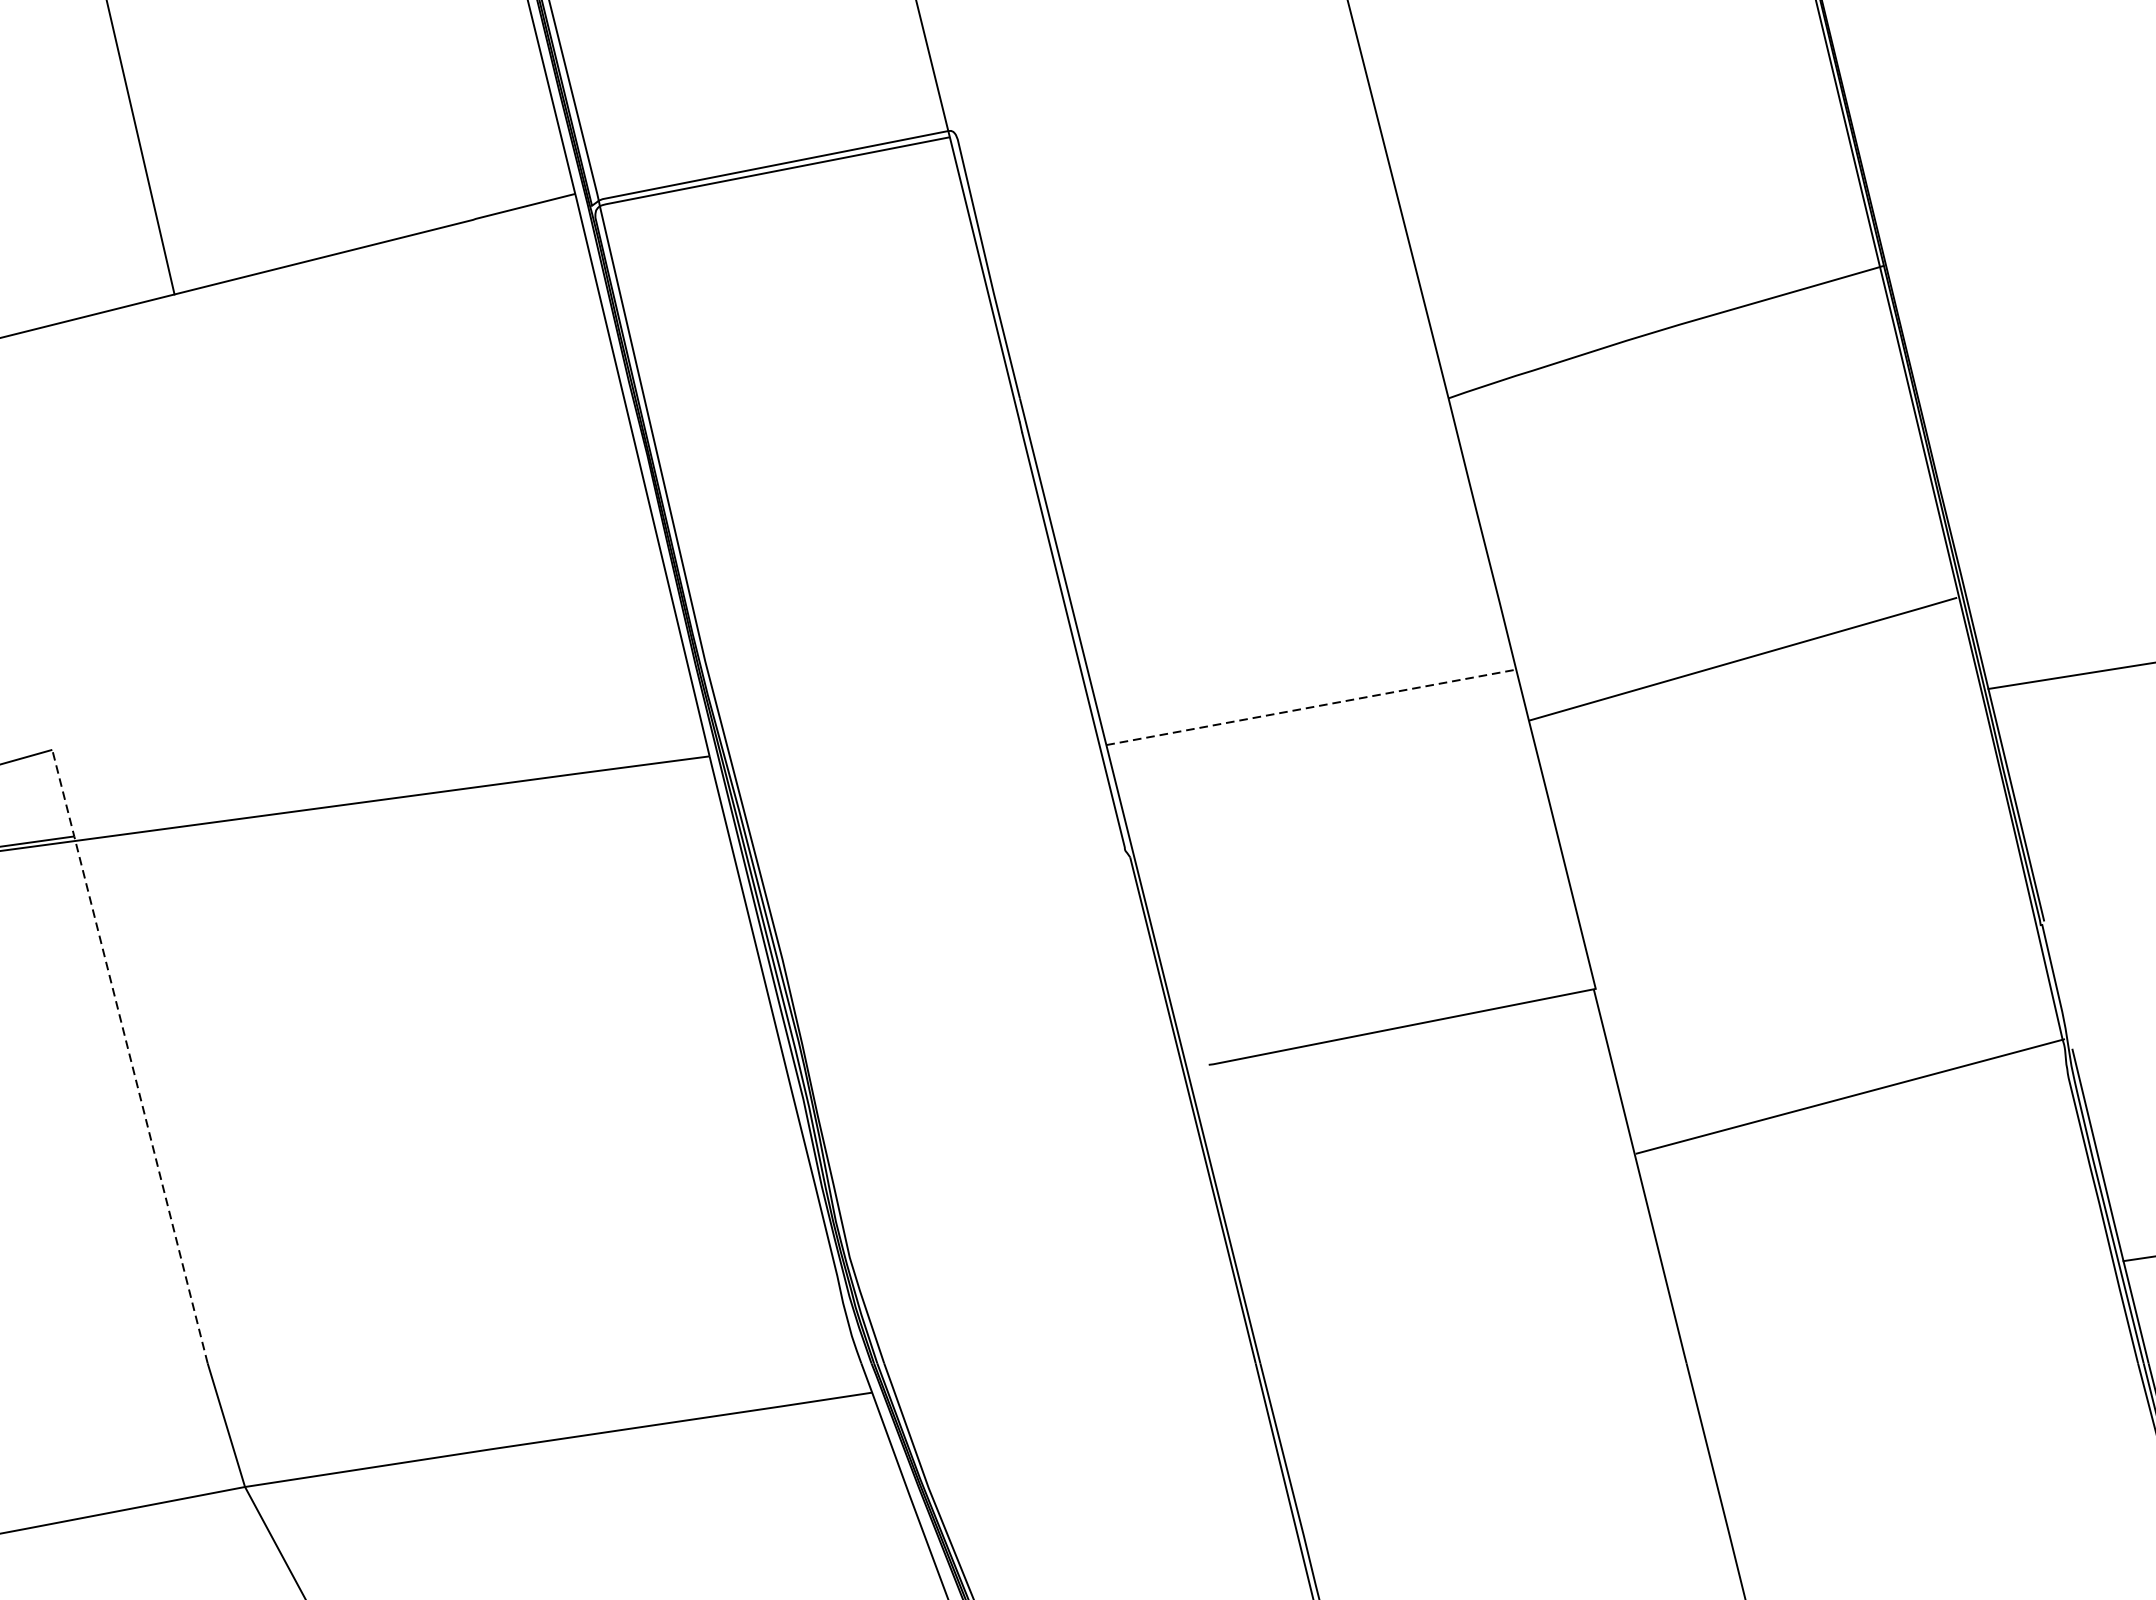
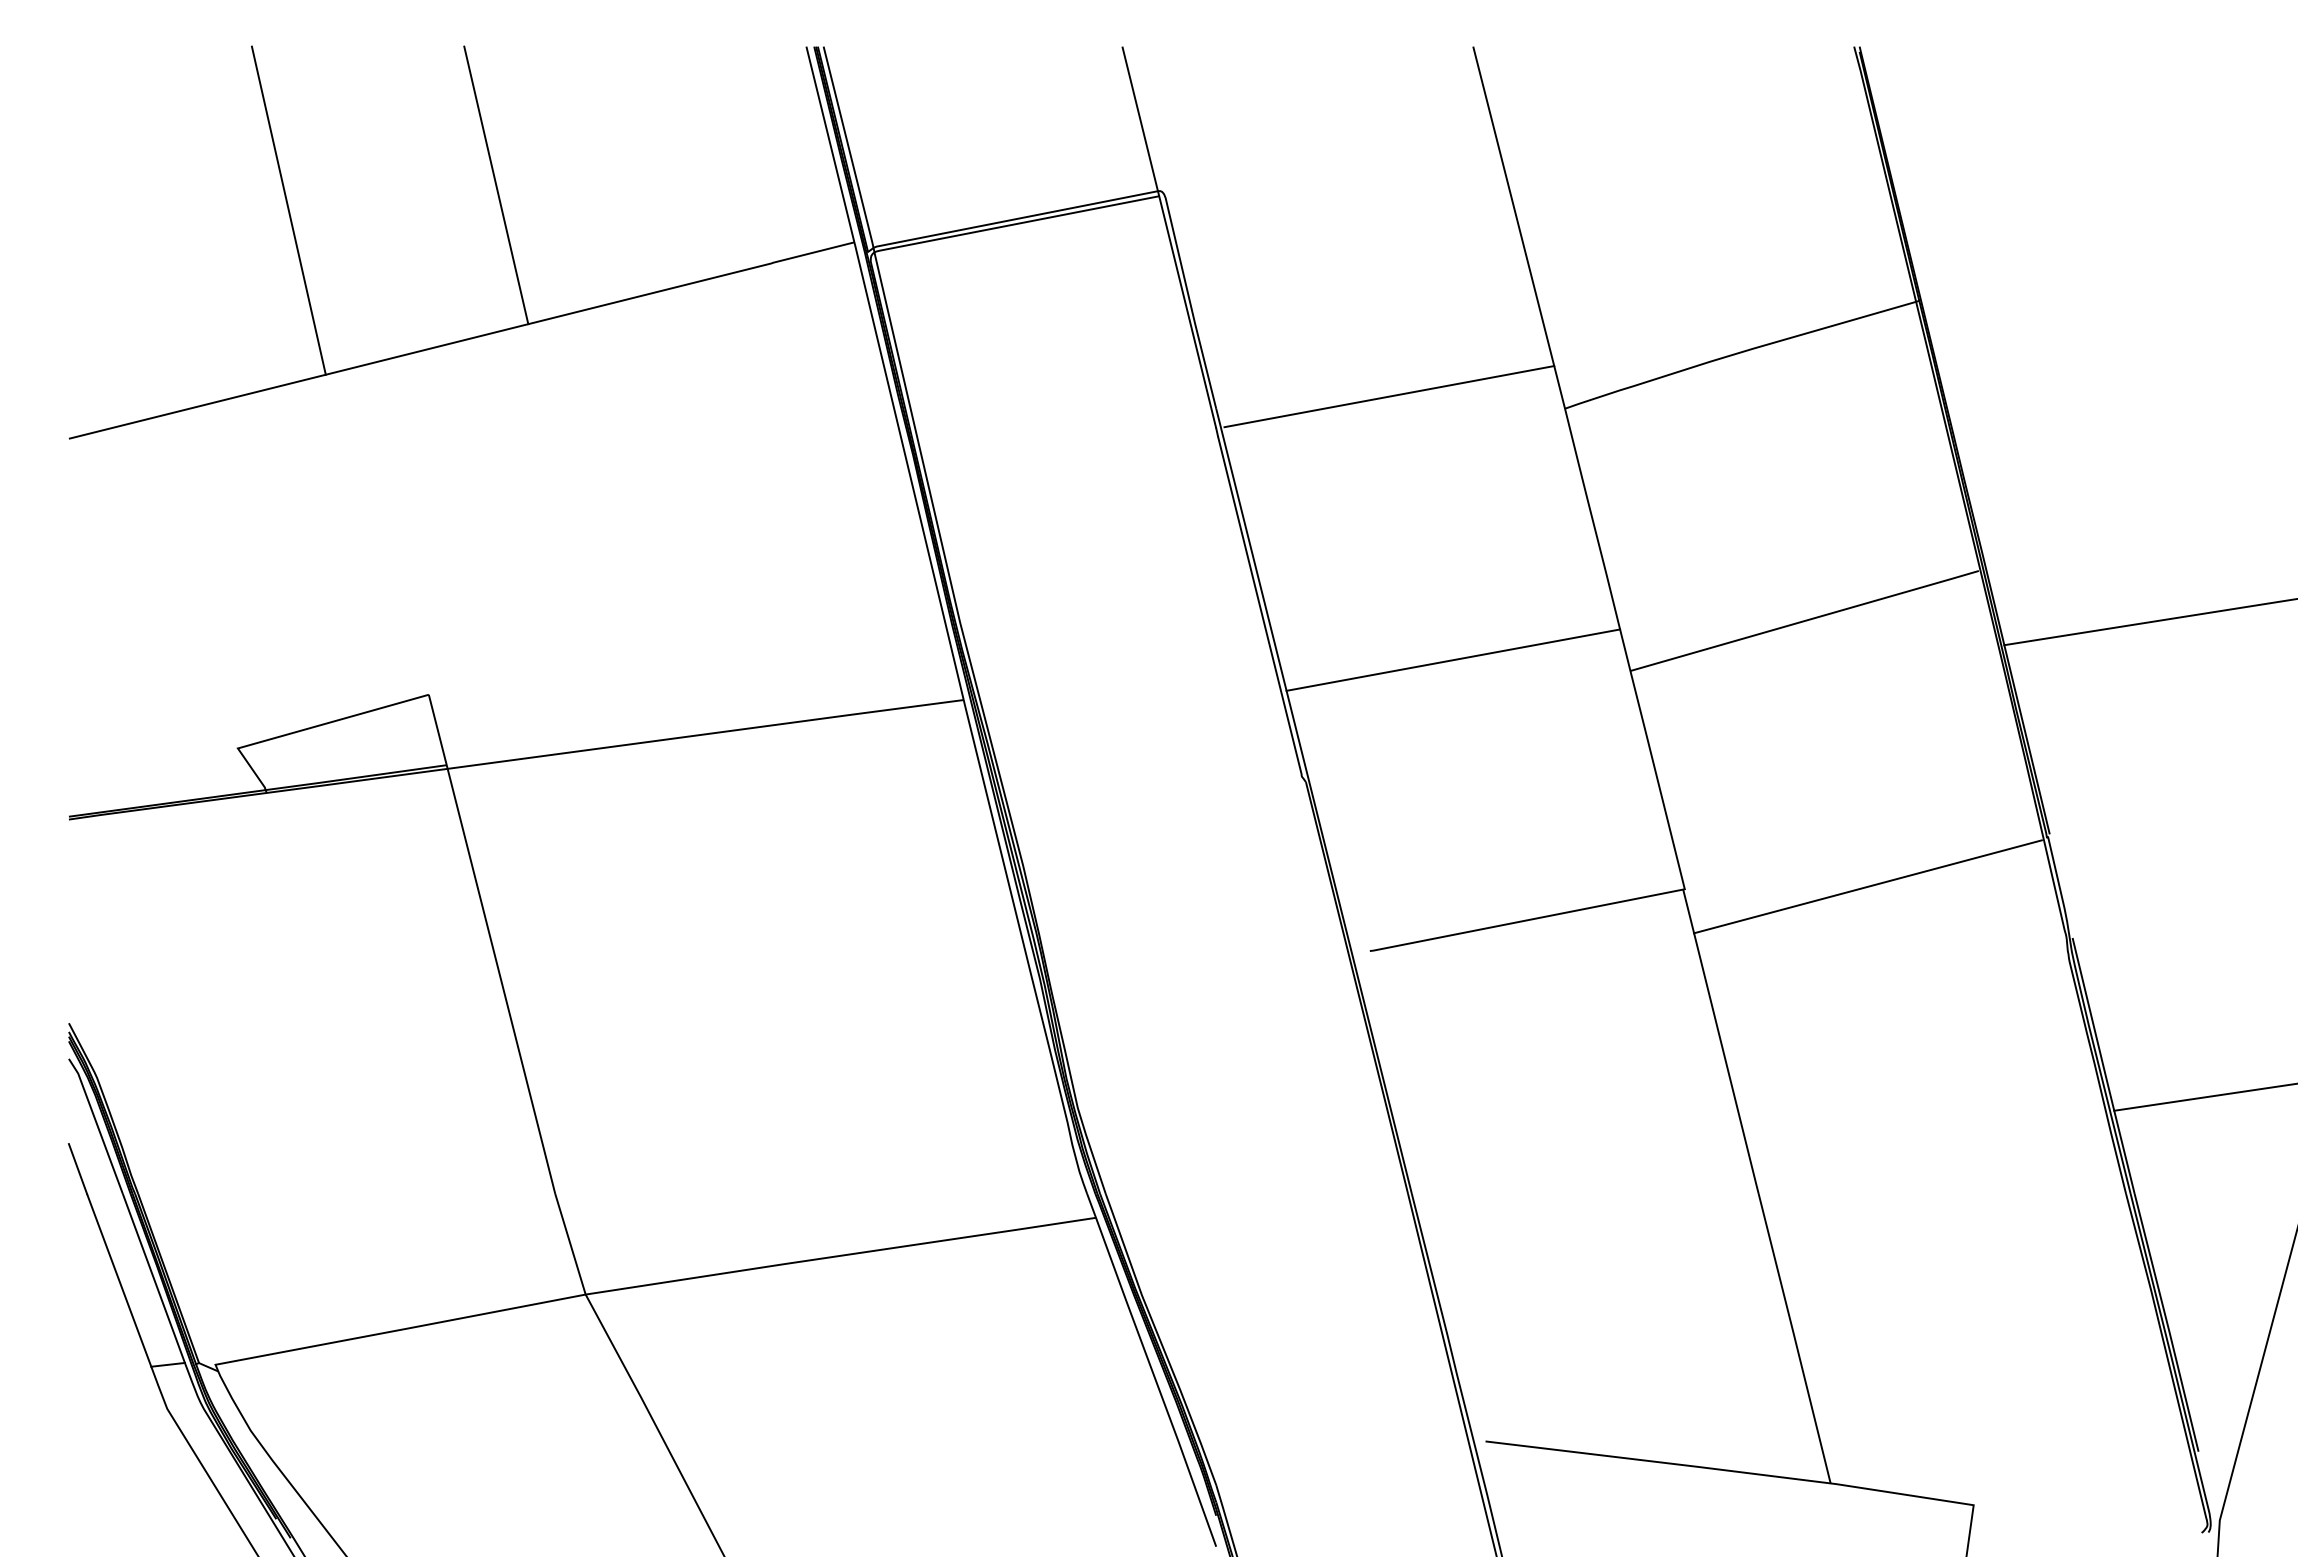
line: (1232, 383) -> (1389, 396), added
line: (1311, 707) -> (1453, 660), dashed -> solid
line: (129, 1055) -> (491, 943), dashed -> solid
line: (1849, 1096) -> (1867, 886), moved

